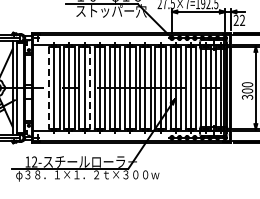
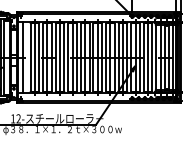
line: (40, 87) -> (23, 57), added
line: (49, 88) -> (30, 58), dashed -> solid
line: (89, 88) -> (64, 58), dashed -> solid

